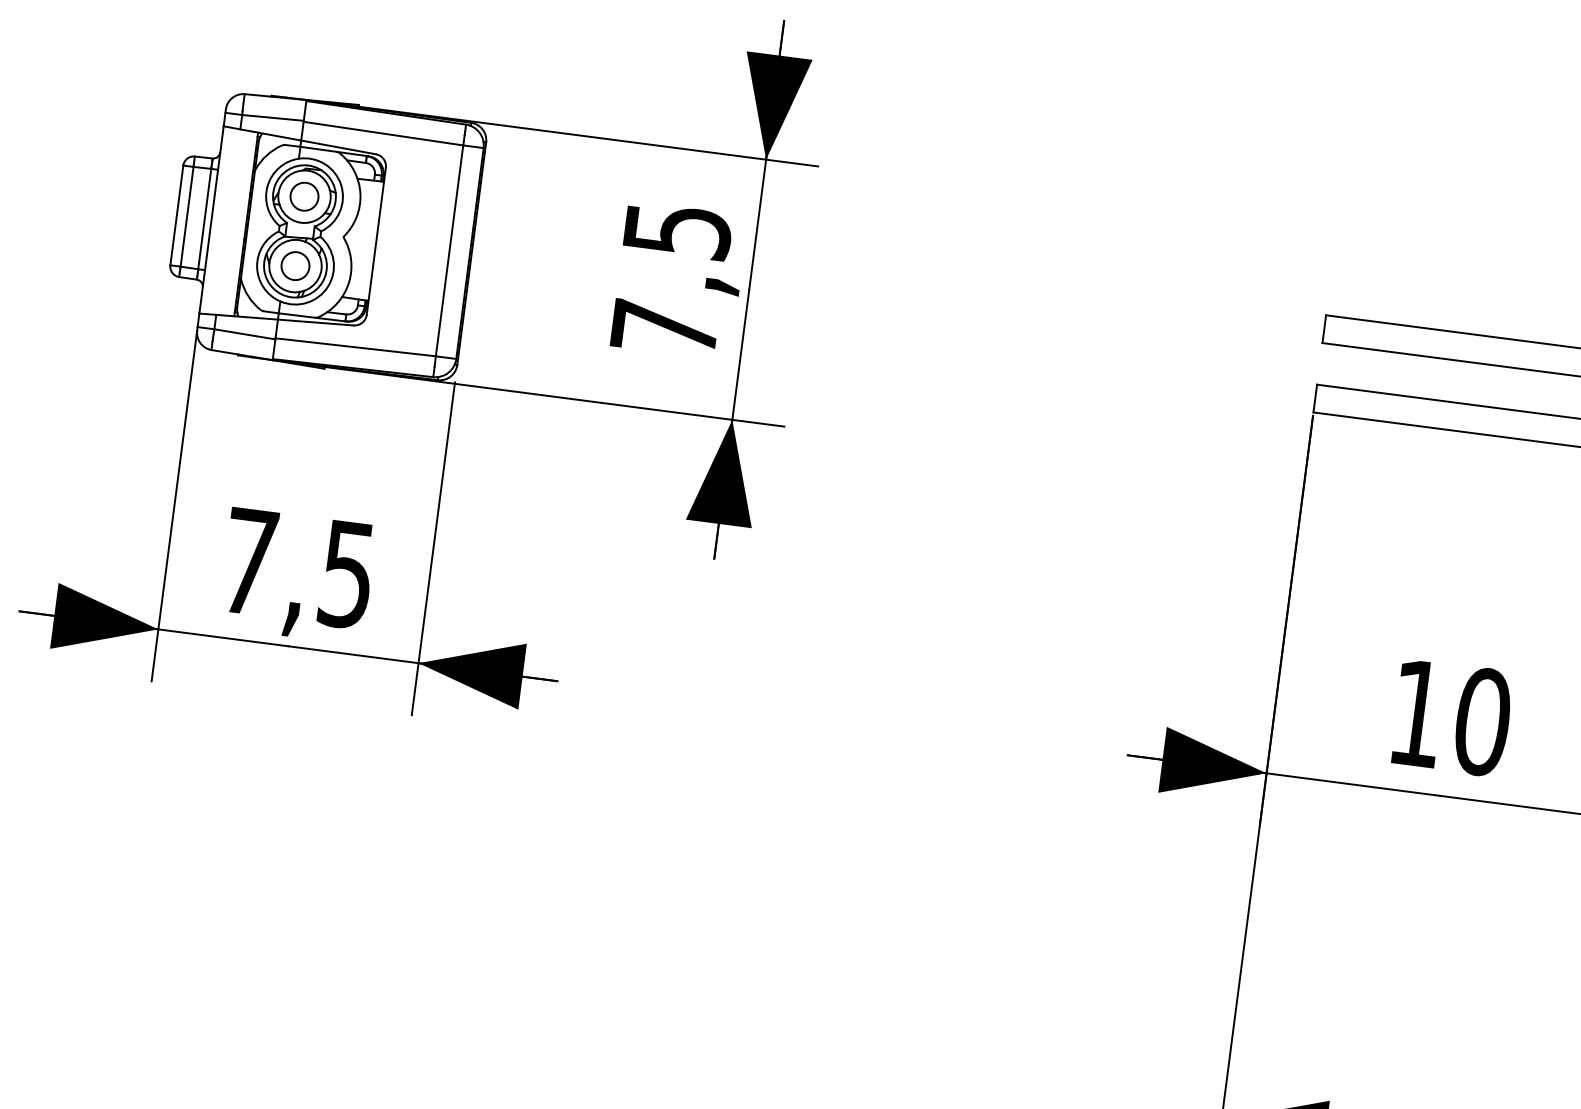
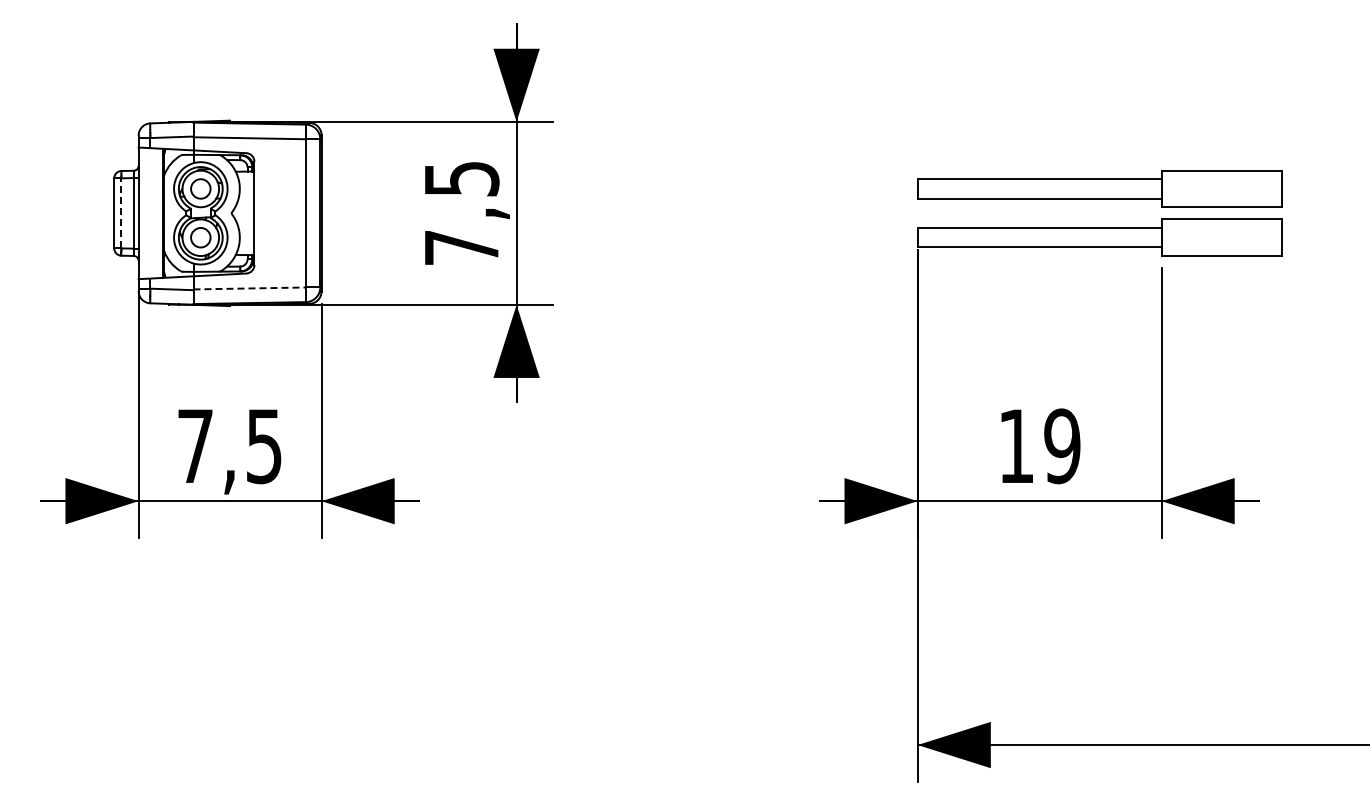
line: (187, 215) -> (121, 212), solid -> dashed
line: (356, 347) -> (250, 288), solid -> dashed
text: (1482, 722) -> (1062, 446), 10 -> 19

